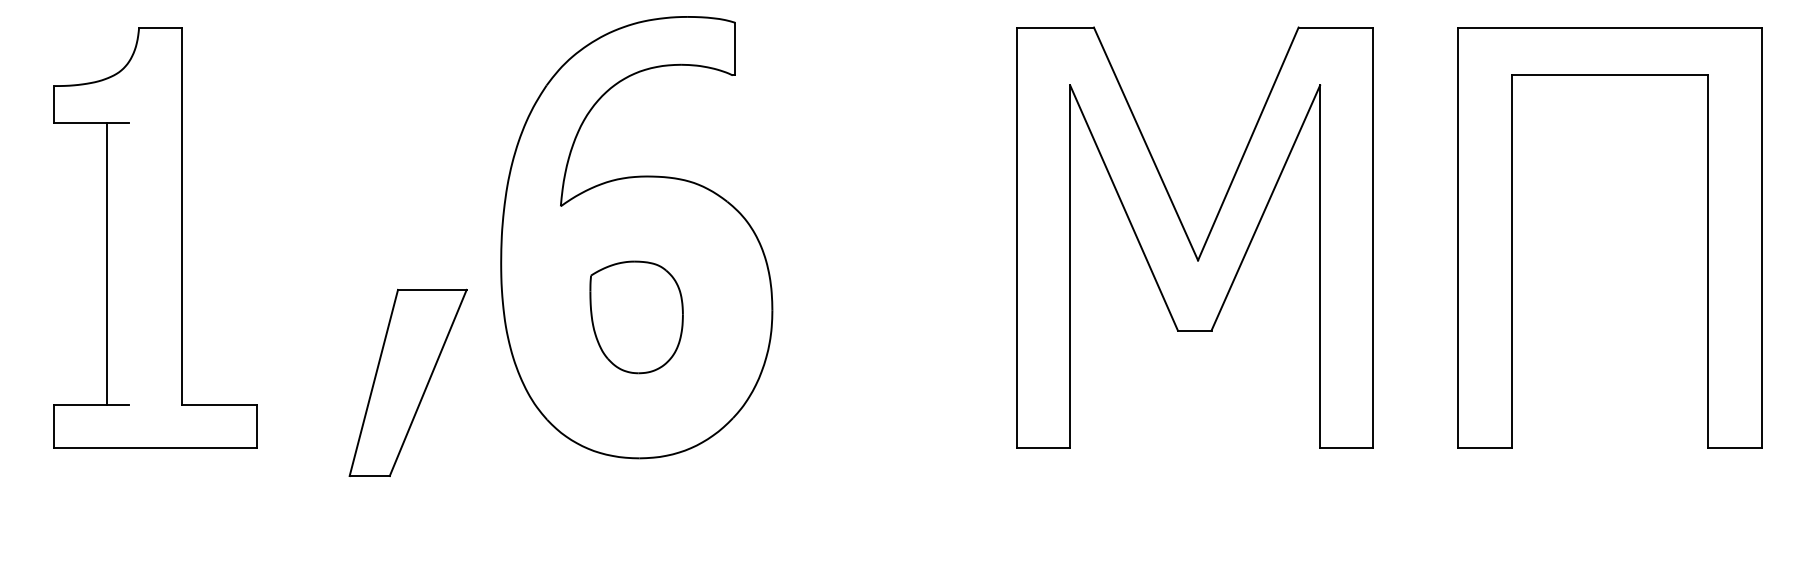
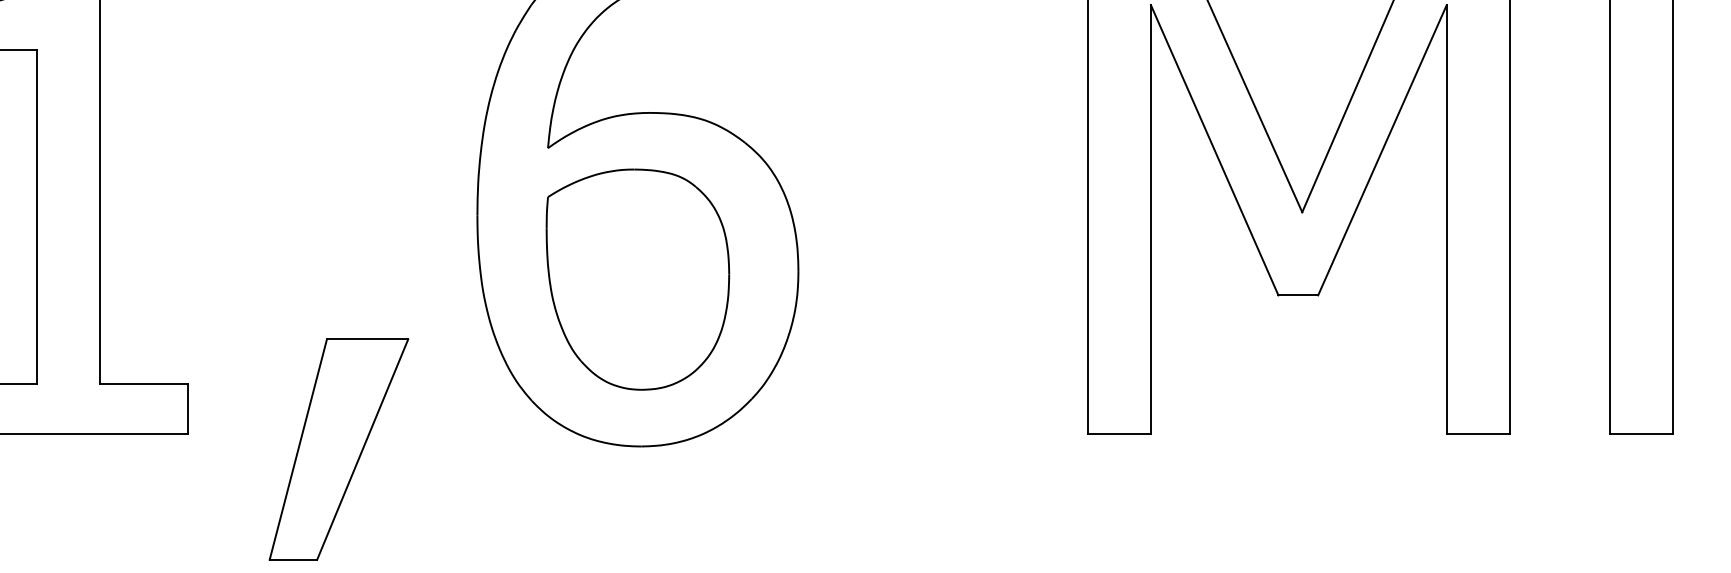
line: (106, 264) -> (36, 217), moved
part: (636, 317) -> (637, 279), size x1.67
part: (407, 382) -> (338, 449), moved

